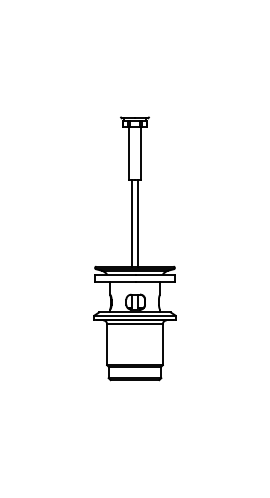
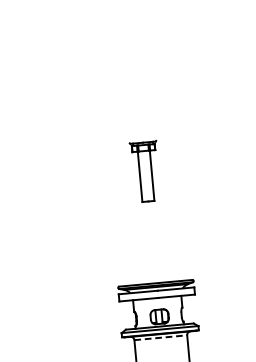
line: (131, 223) -> (148, 242), removed
line: (138, 223) -> (155, 242), removed
line: (135, 324) -> (161, 337), solid -> dashed

